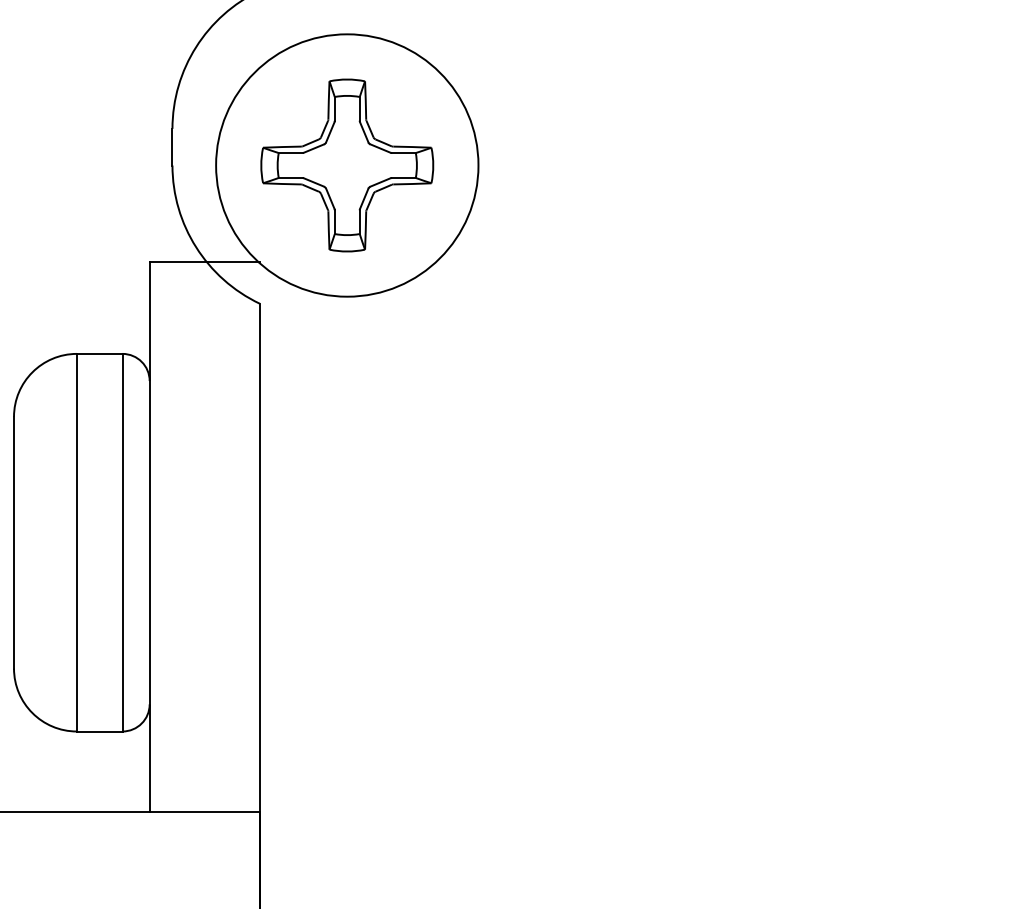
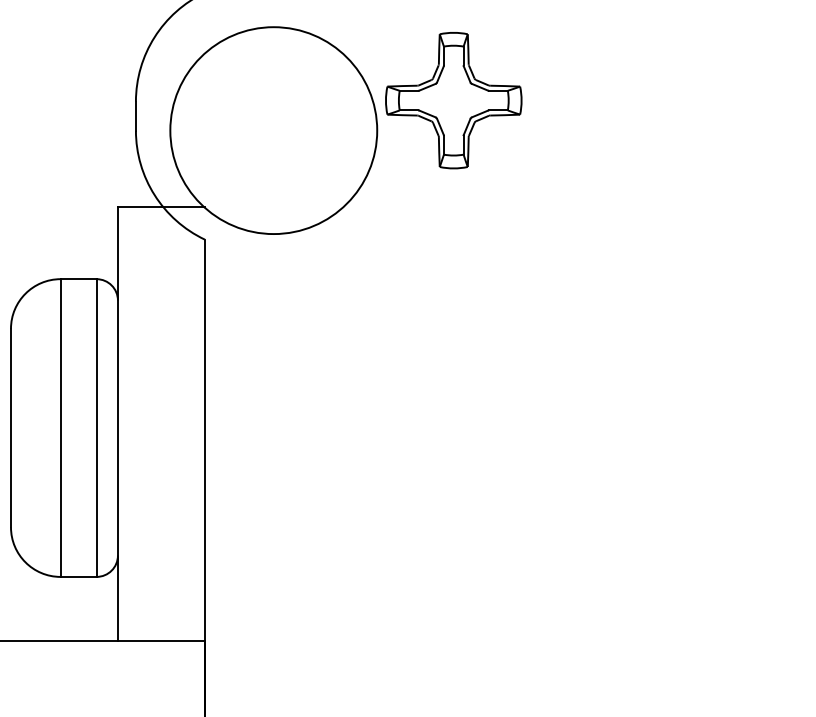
part: (346, 165) -> (453, 100), moved

